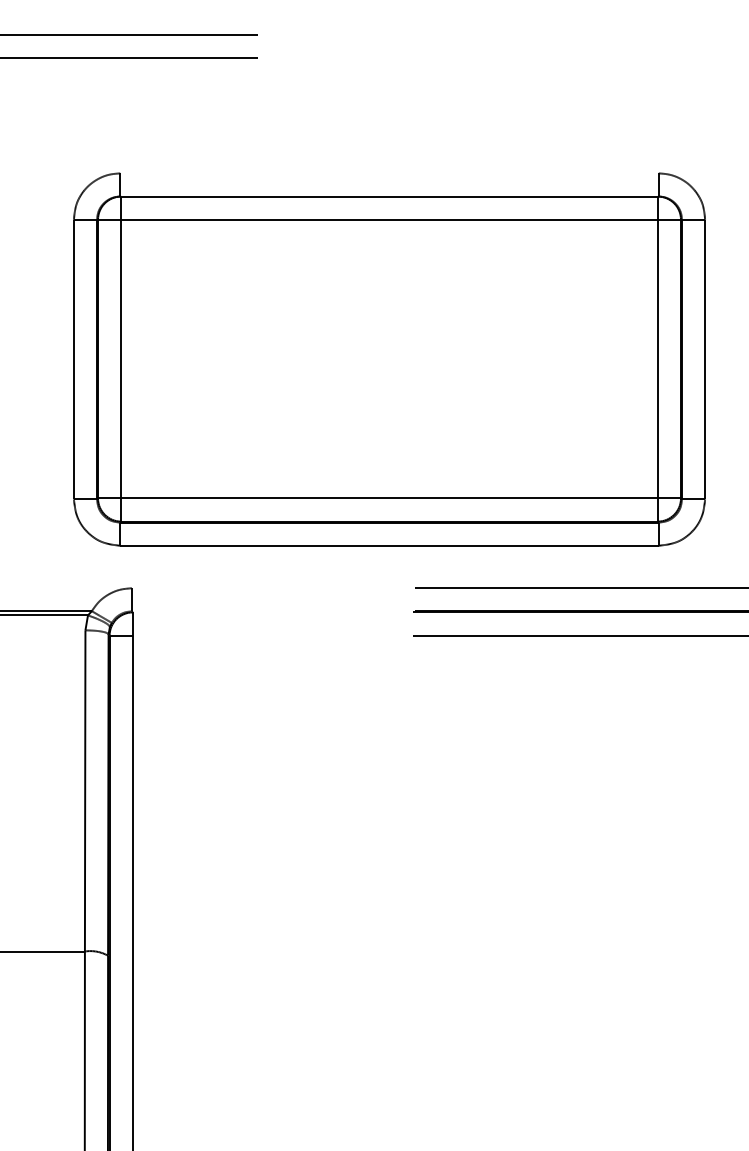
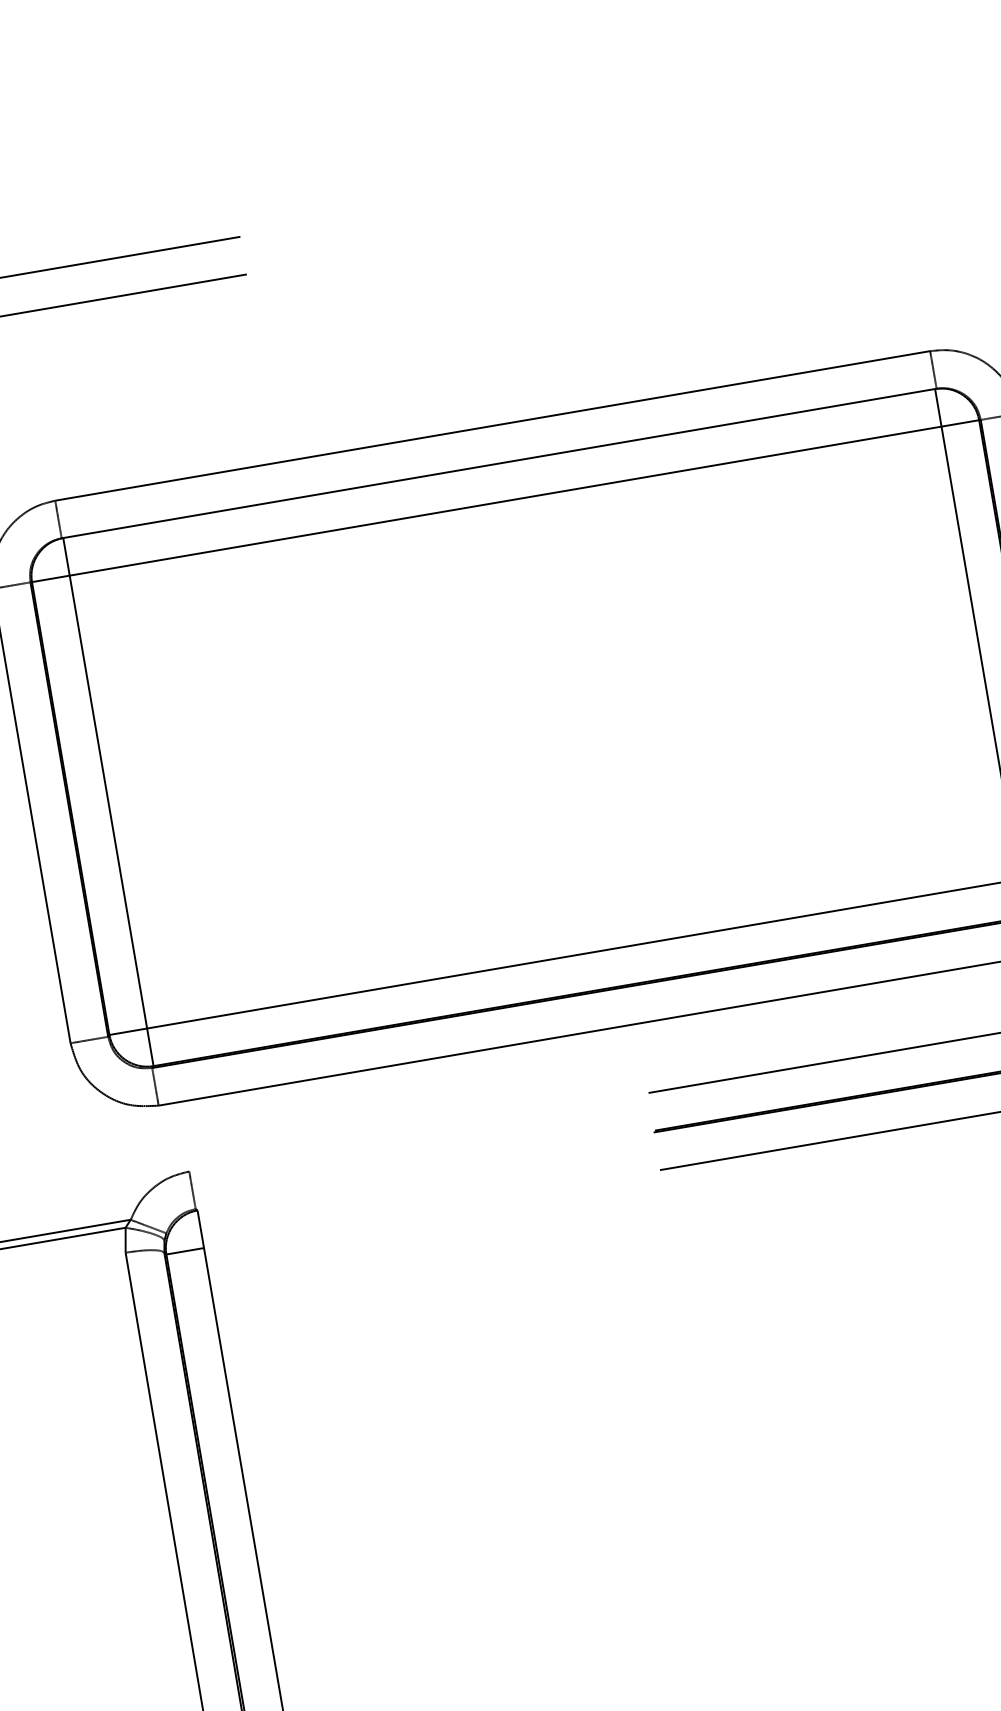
line: (389, 173) -> (492, 426), added

